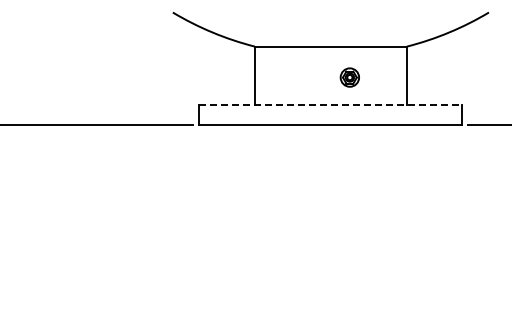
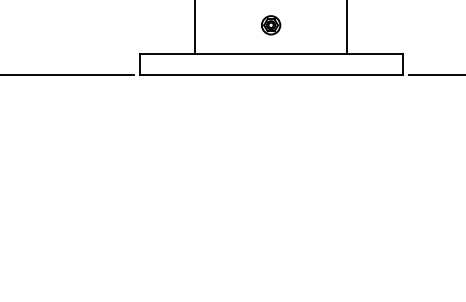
part: (349, 77) -> (270, 25), moved
line: (331, 104) -> (271, 54), dashed -> solid

